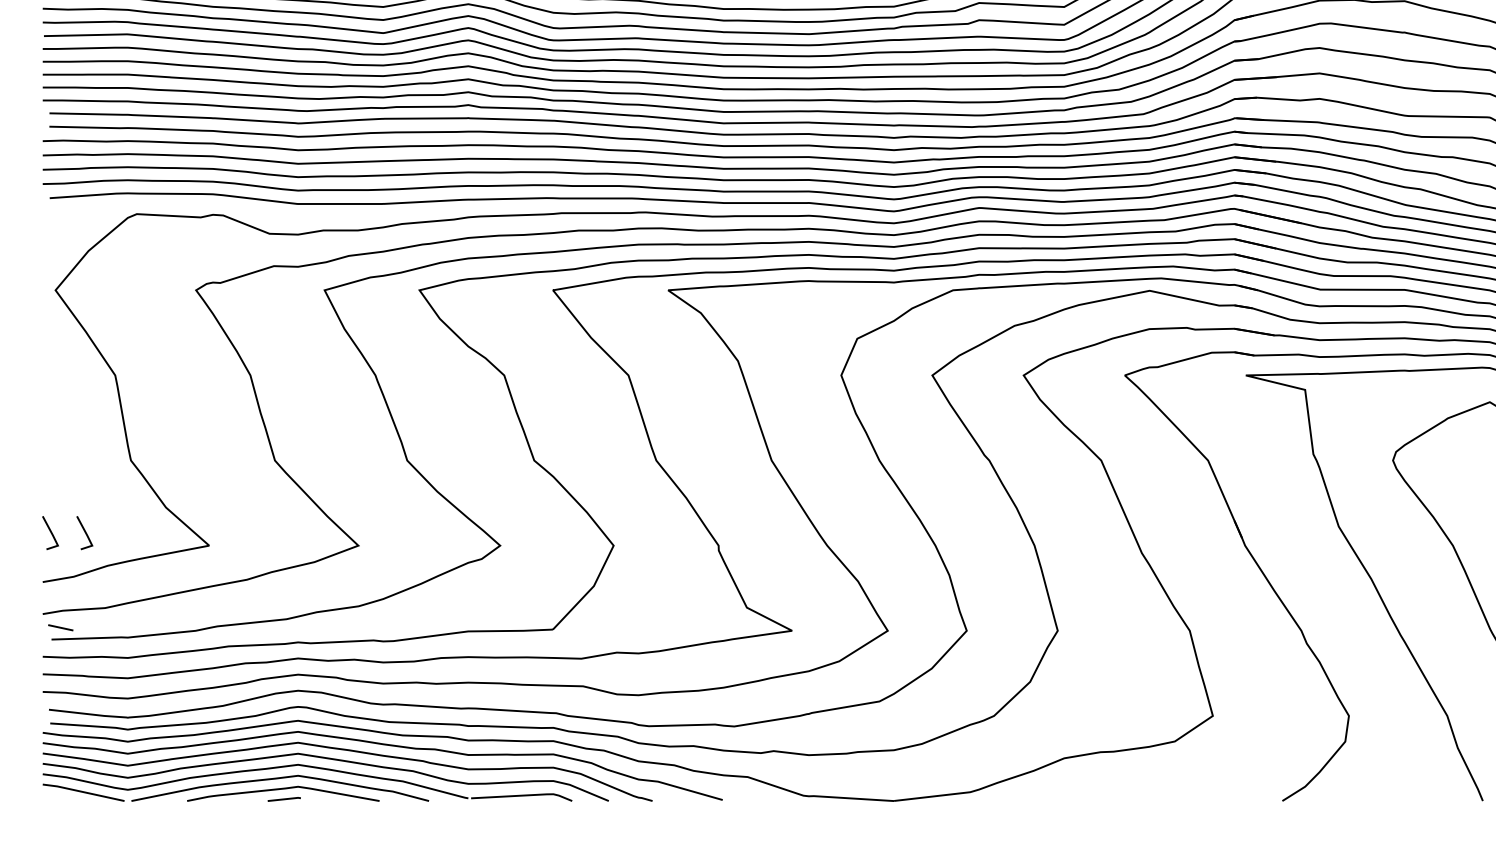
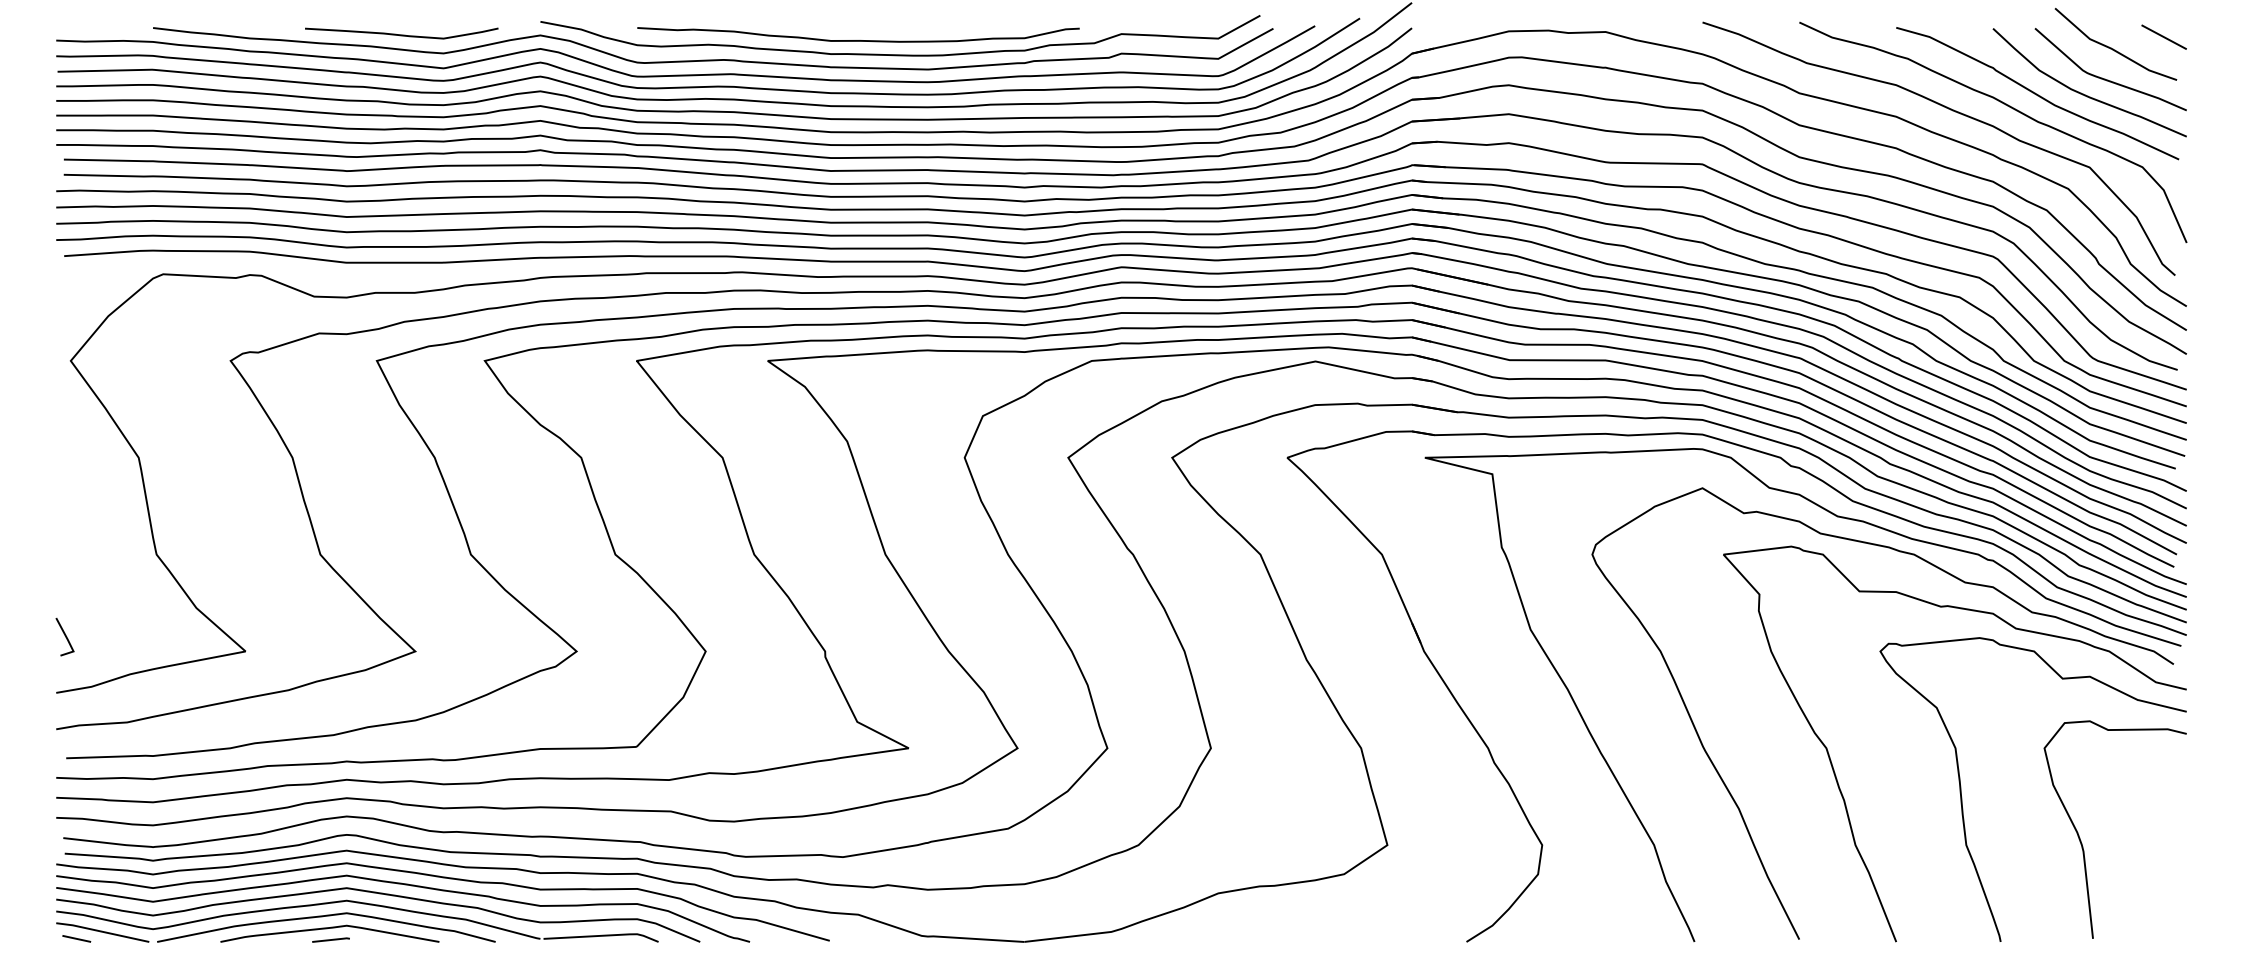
line: (84, 531) -> (103, 635), removed
line: (60, 627) -> (76, 938), moved

